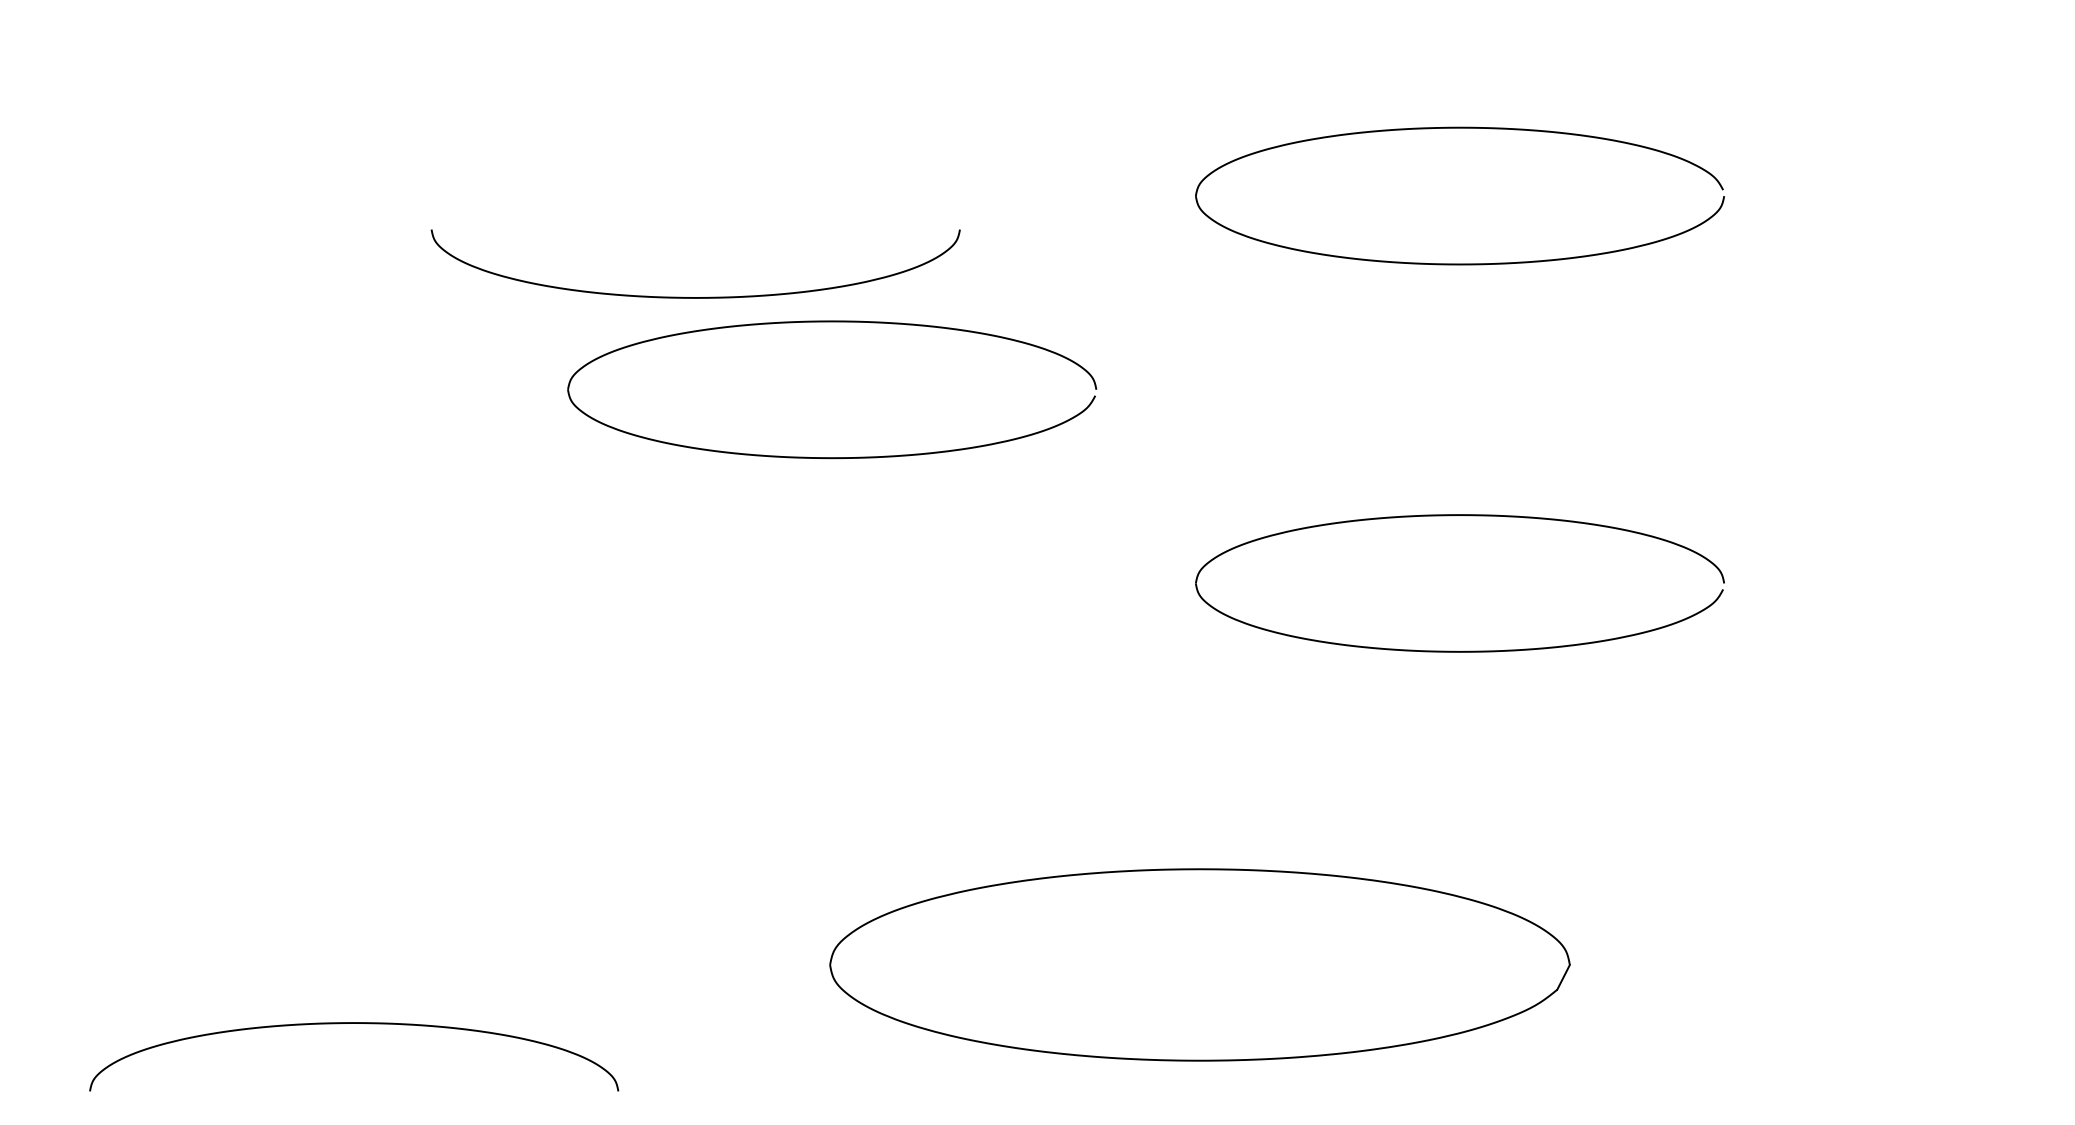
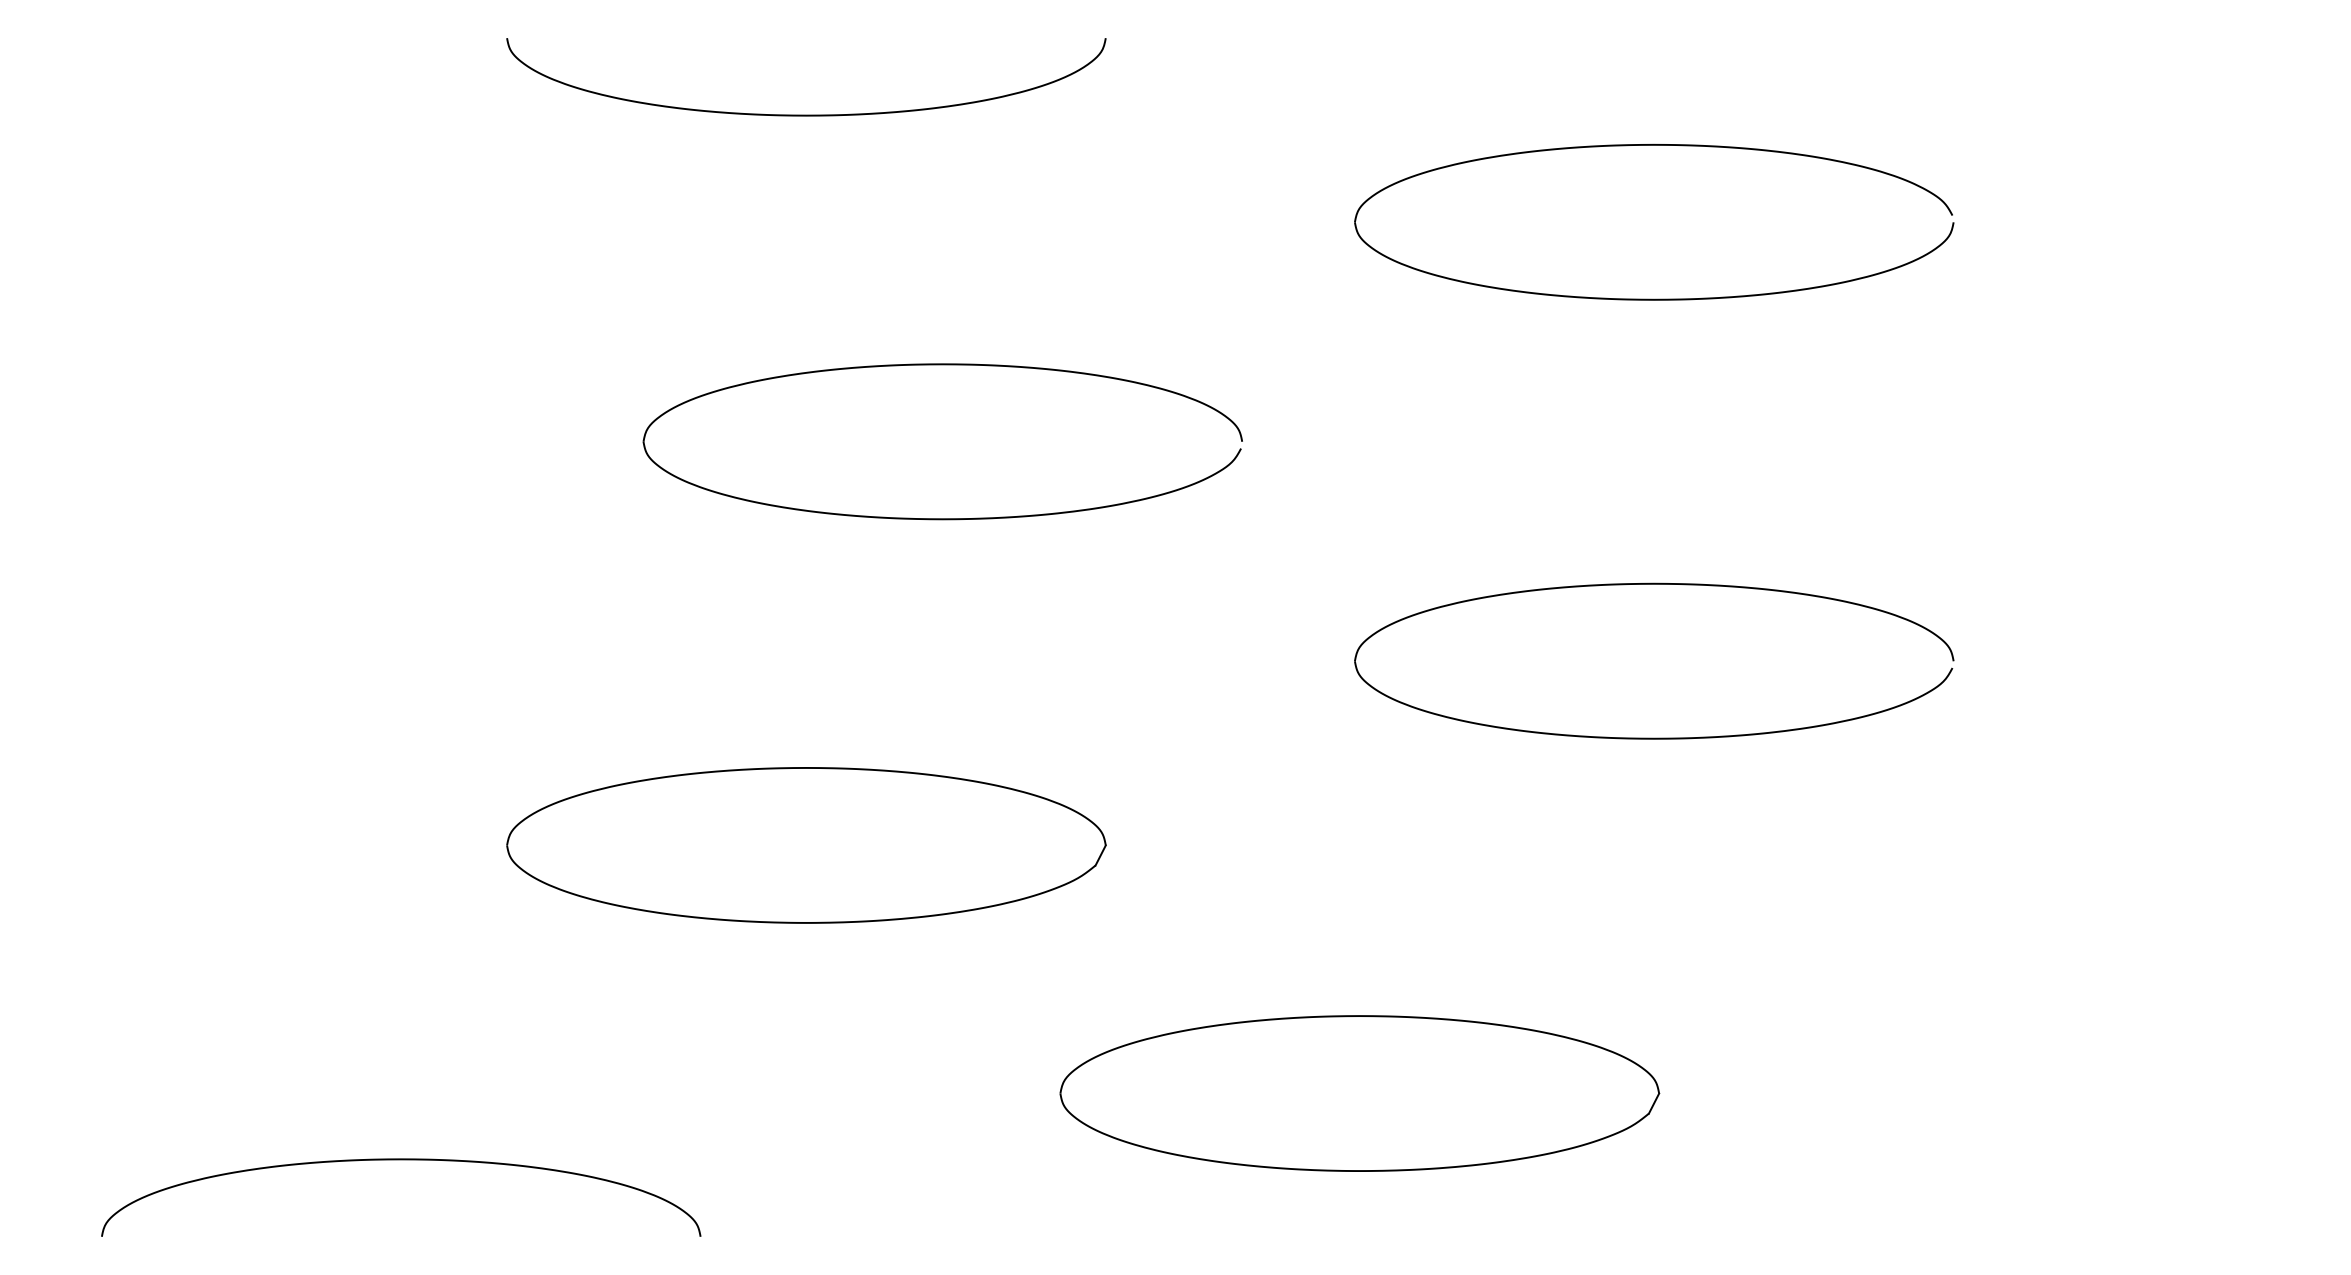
curve: (695, 297) -> (806, 115), moved
part: (711, 745) -> (806, 844), added
part: (1200, 964) -> (1360, 1093), size x0.71

